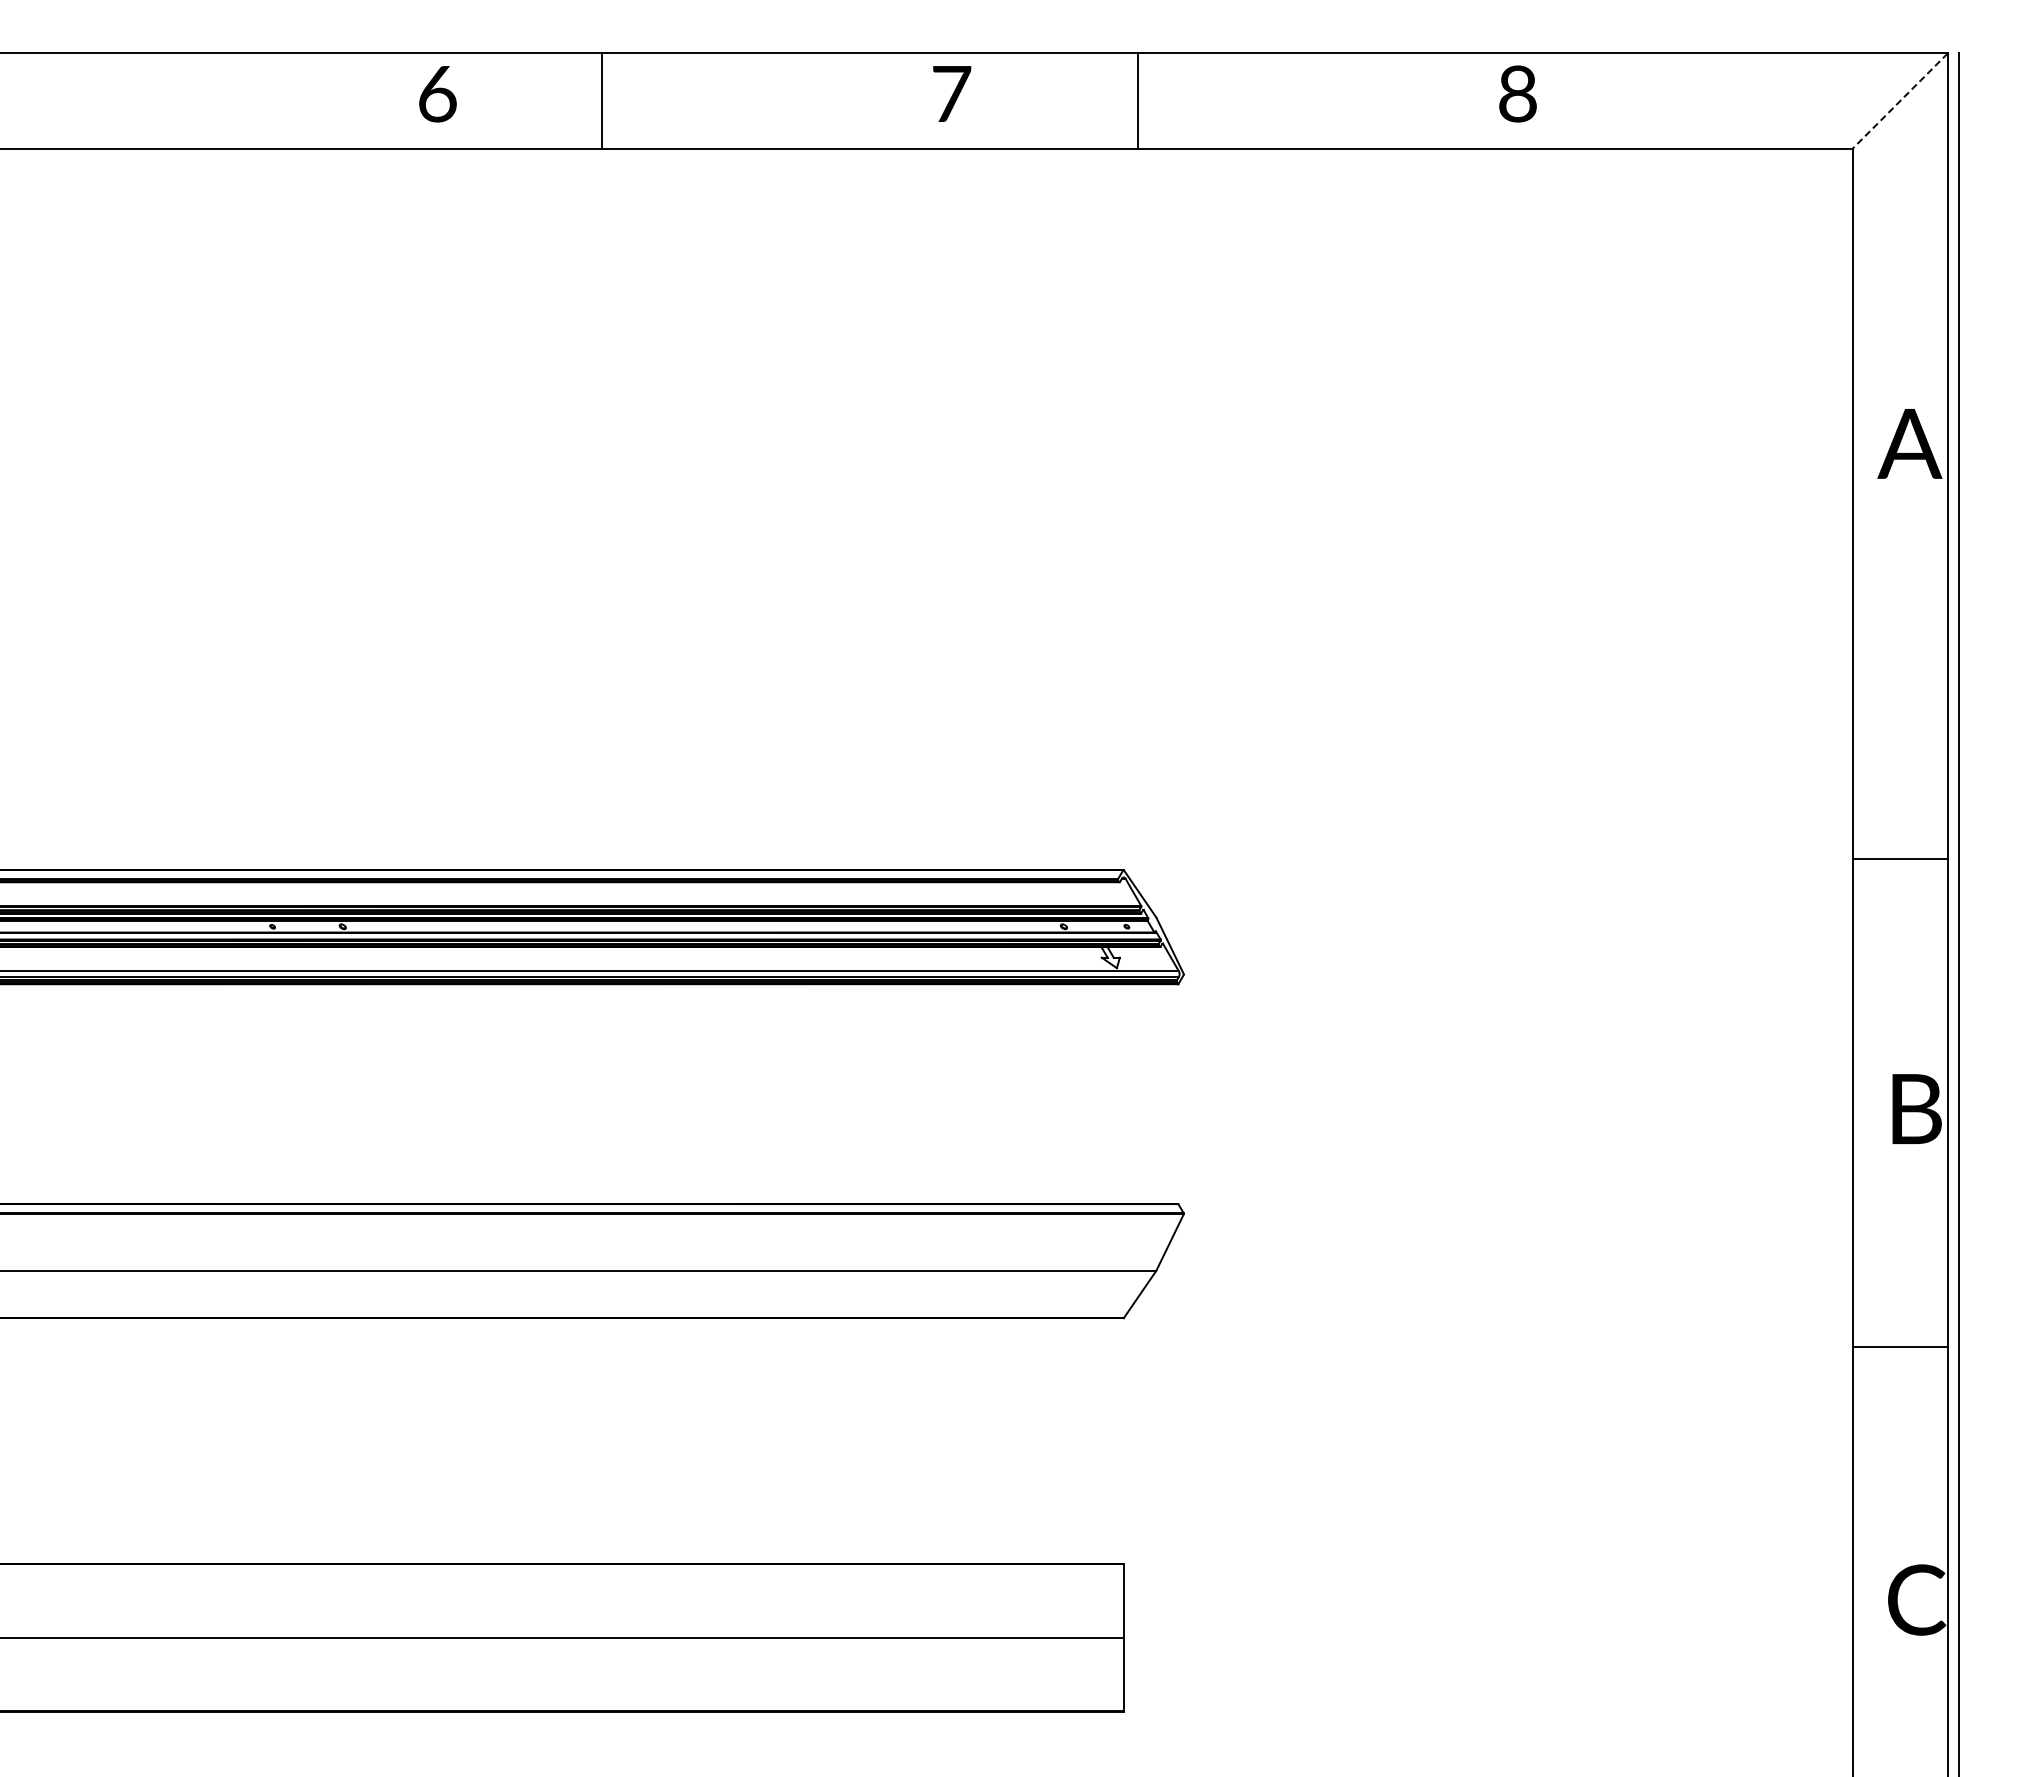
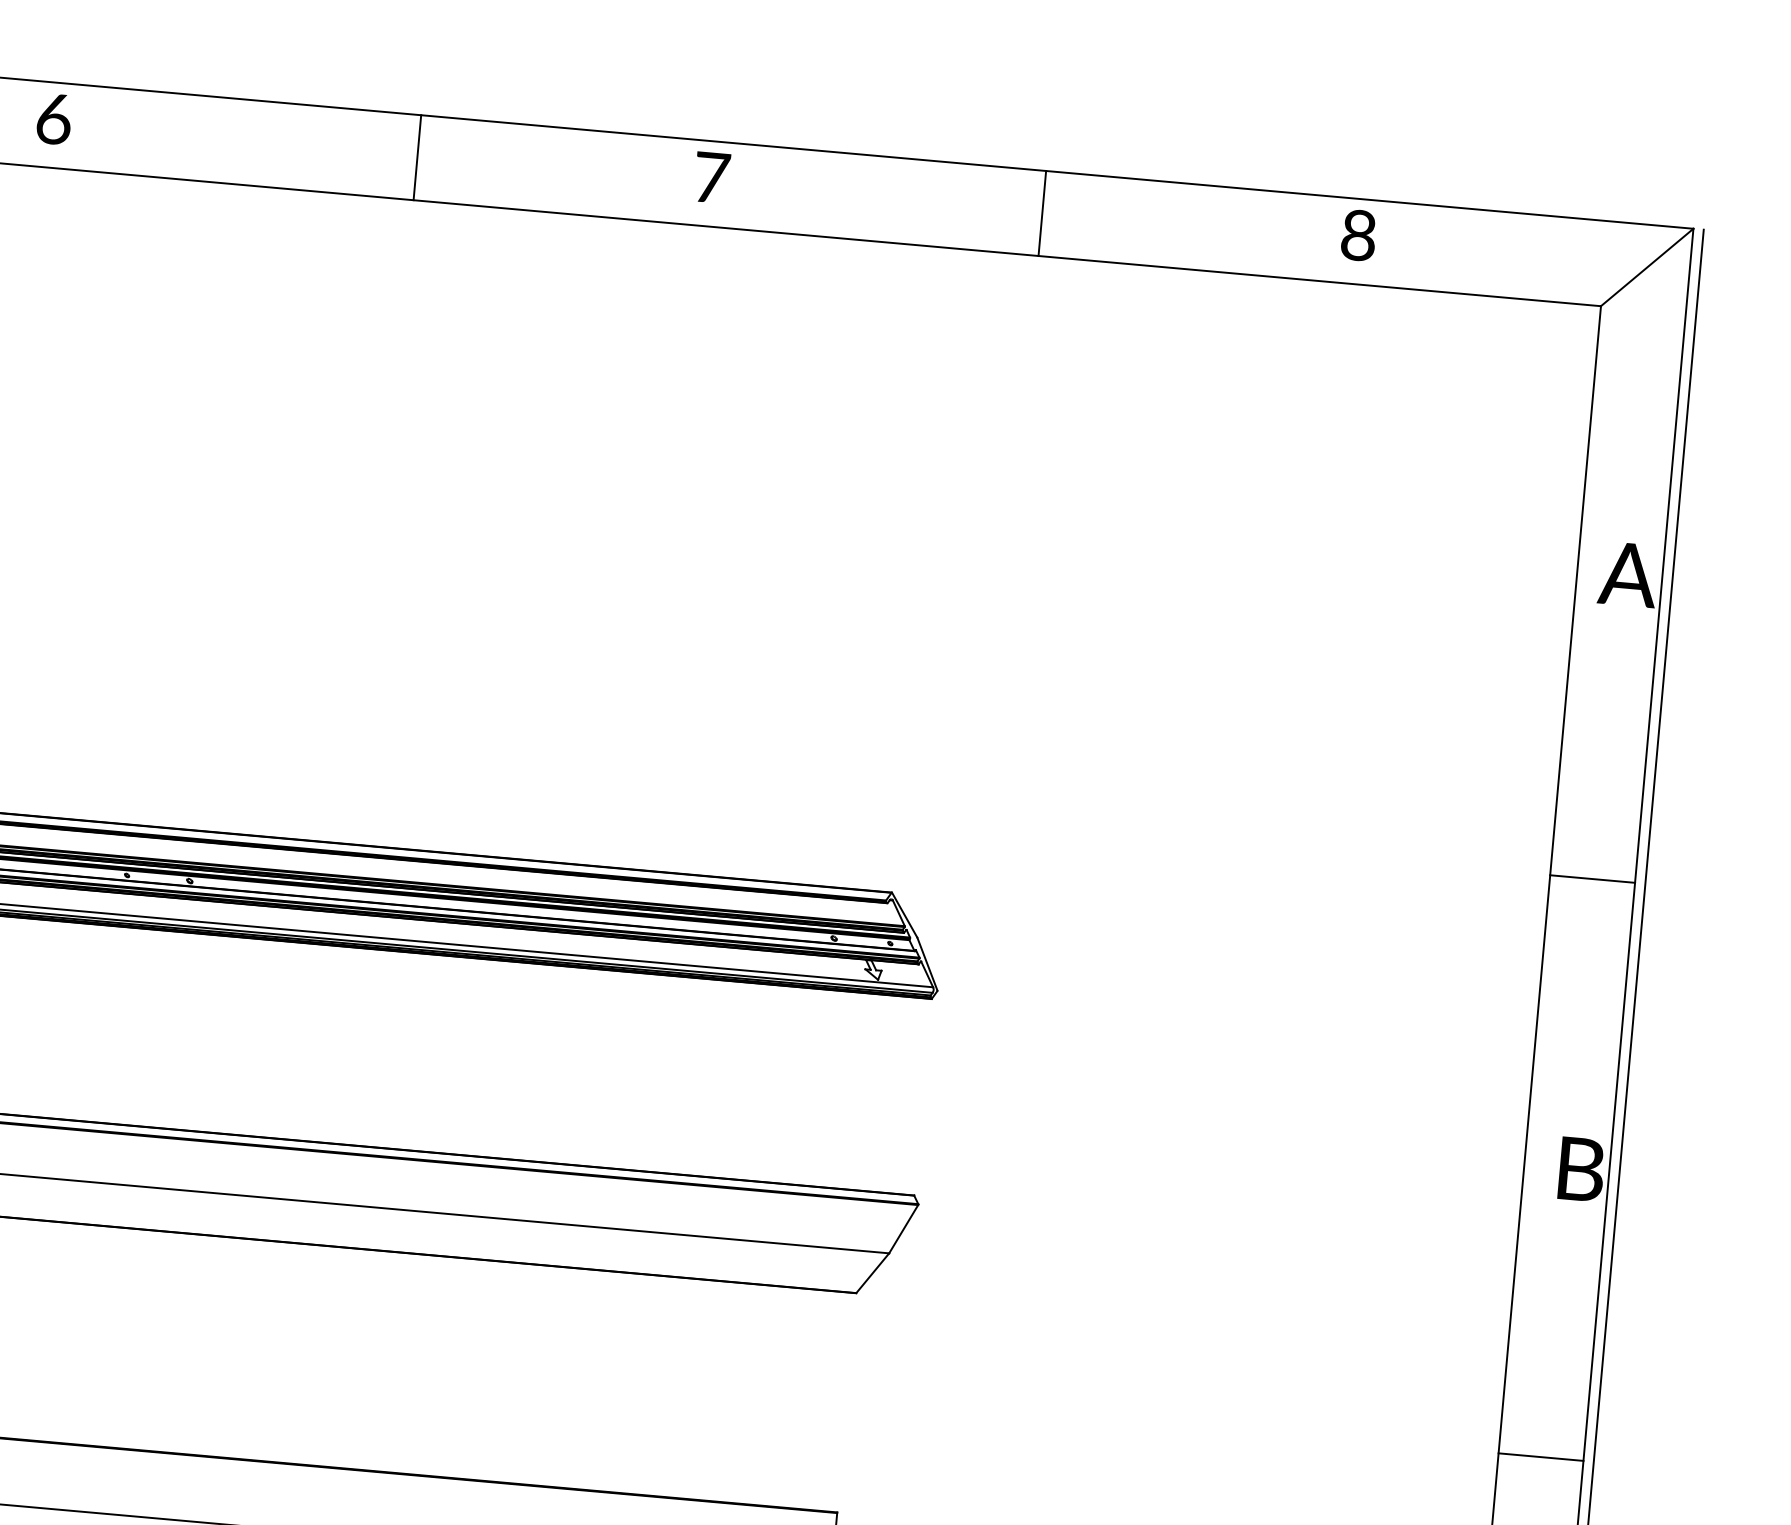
text: (952, 93) -> (712, 177), moved
text: (1517, 93) -> (1358, 234), moved
text: (437, 94) -> (53, 119), moved
line: (601, 100) -> (417, 157), moved
line: (1138, 100) -> (1042, 213), moved
line: (1899, 101) -> (1646, 267), dashed -> solid
line: (1899, 859) -> (1591, 879), moved
line: (1899, 1347) -> (1540, 1457), moved

